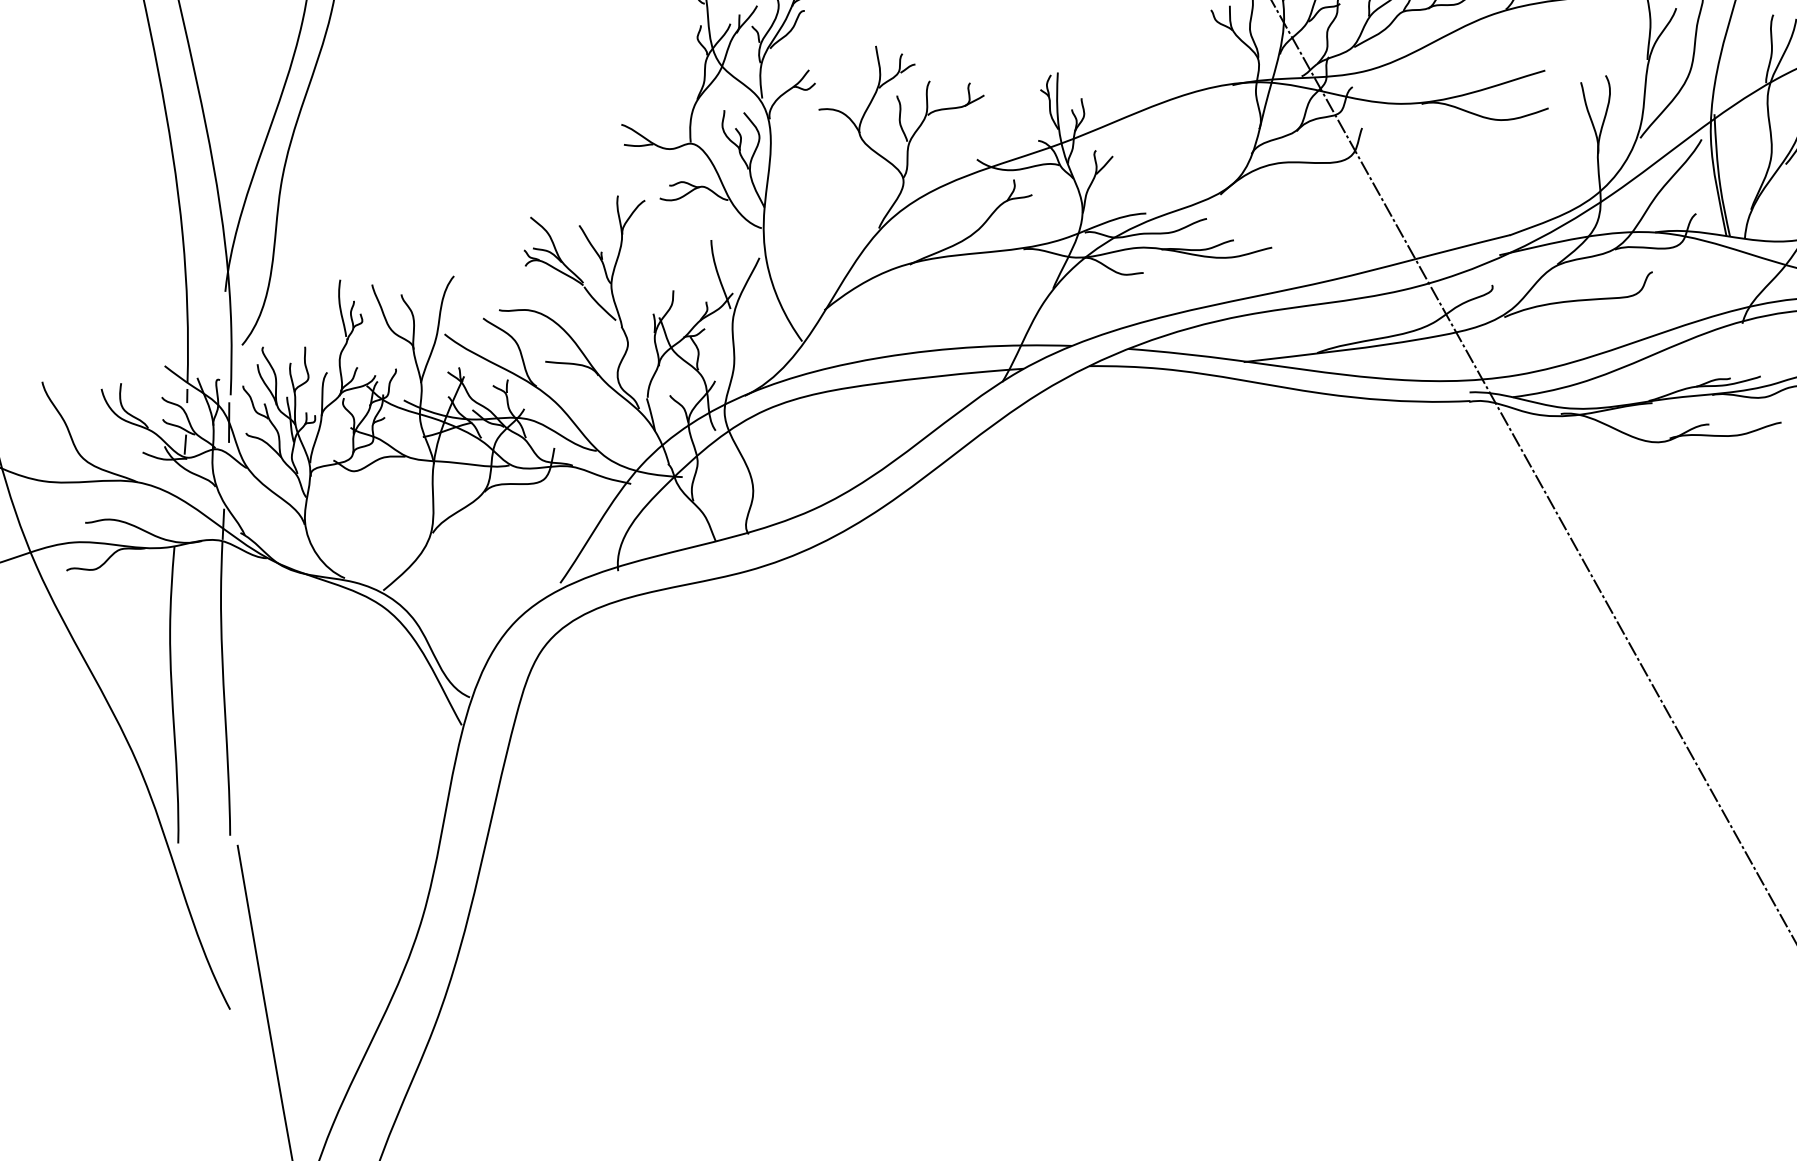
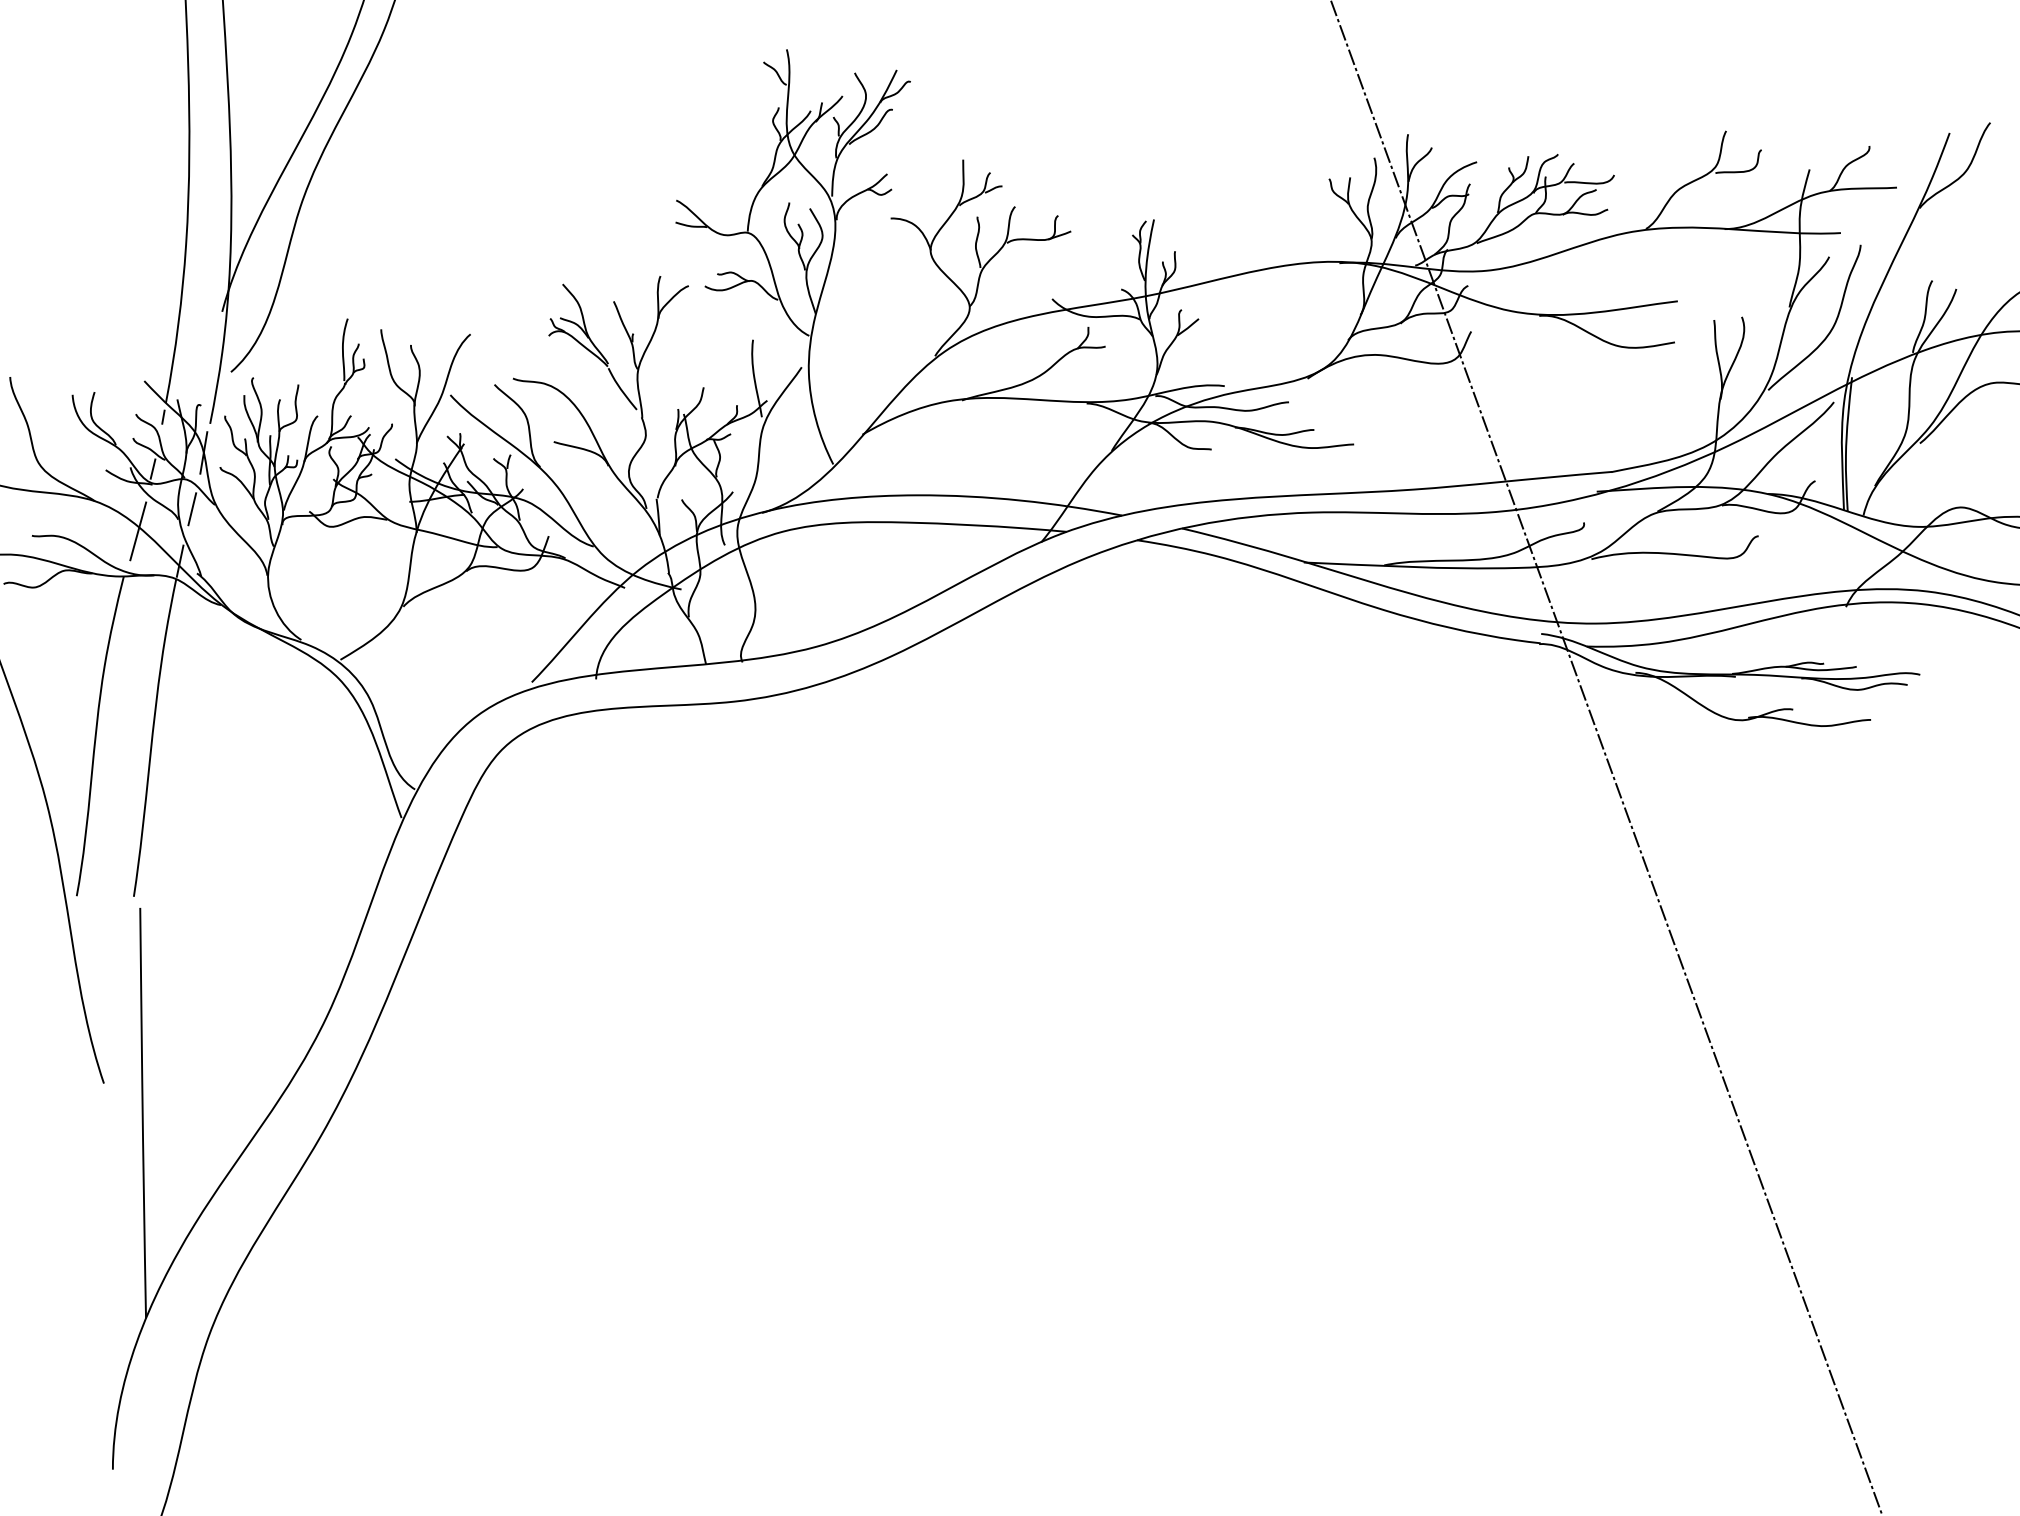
line: (227, 475) -> (192, 509), added
line: (181, 503) -> (138, 531), added

